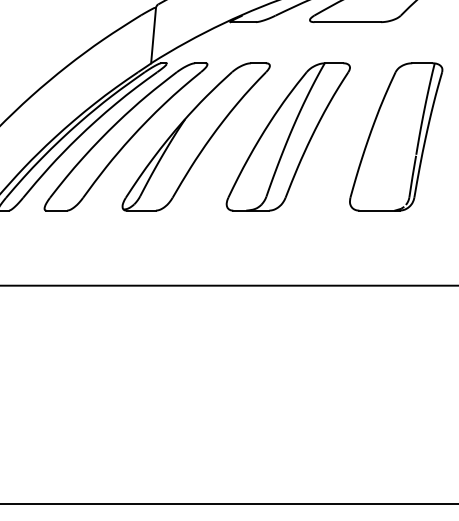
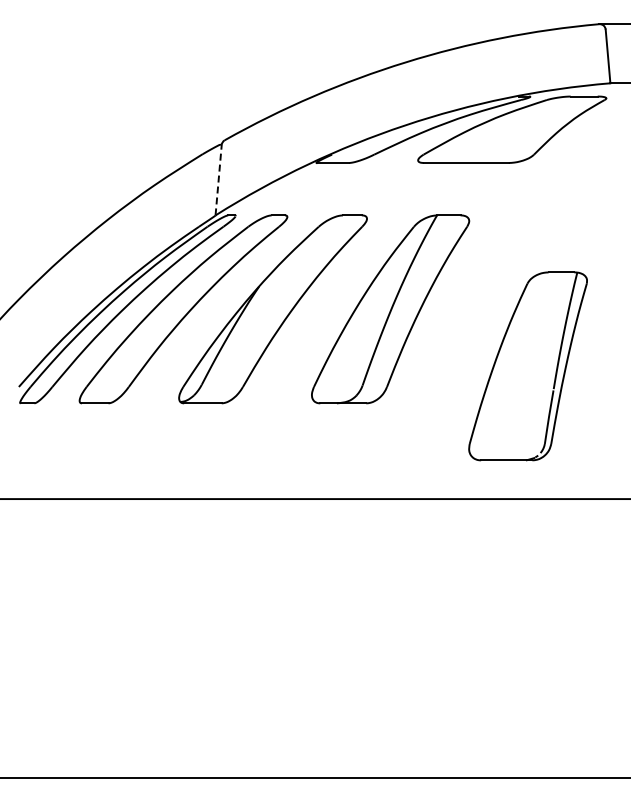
line: (153, 35) -> (218, 179), solid -> dashed
part: (395, 137) -> (527, 366), moved

